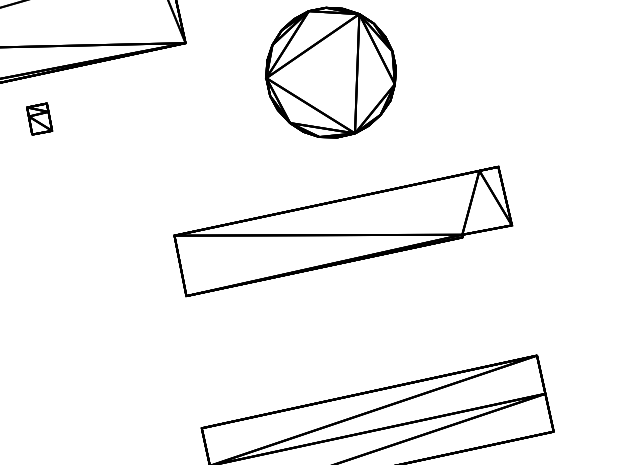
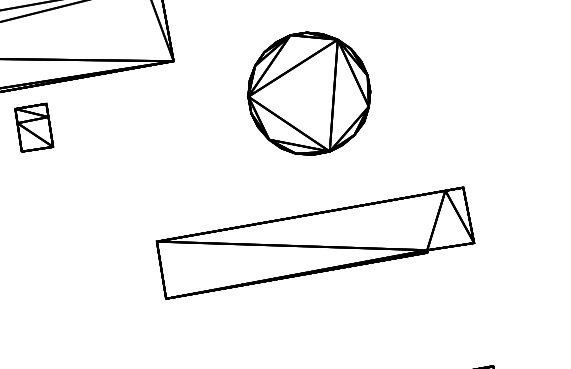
part: (39, 118) -> (34, 127), size x1.67

